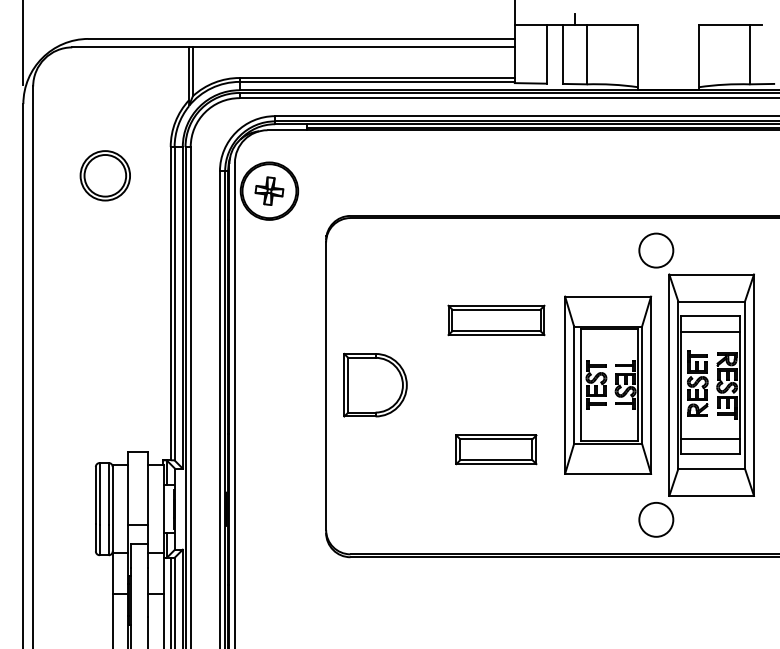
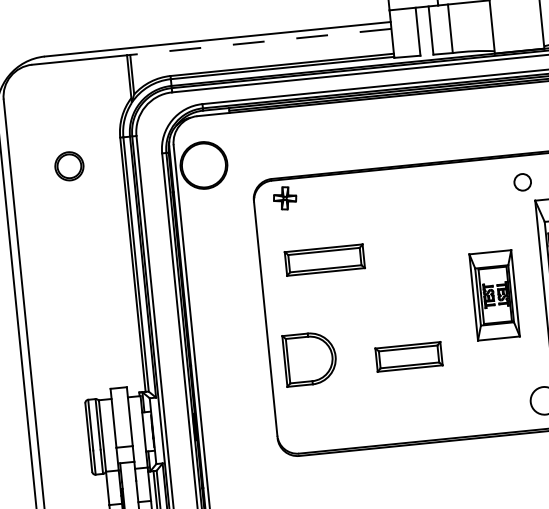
line: (353, 47) -> (260, 42), solid -> dashed
part: (104, 175) -> (68, 166), size x0.7
part: (269, 190) -> (285, 197), moved
circle: (656, 250) -> (522, 182), size x0.6
part: (496, 320) -> (324, 260), moved
part: (375, 384) -> (310, 358), moved
part: (608, 384) -> (494, 294), size x0.6

